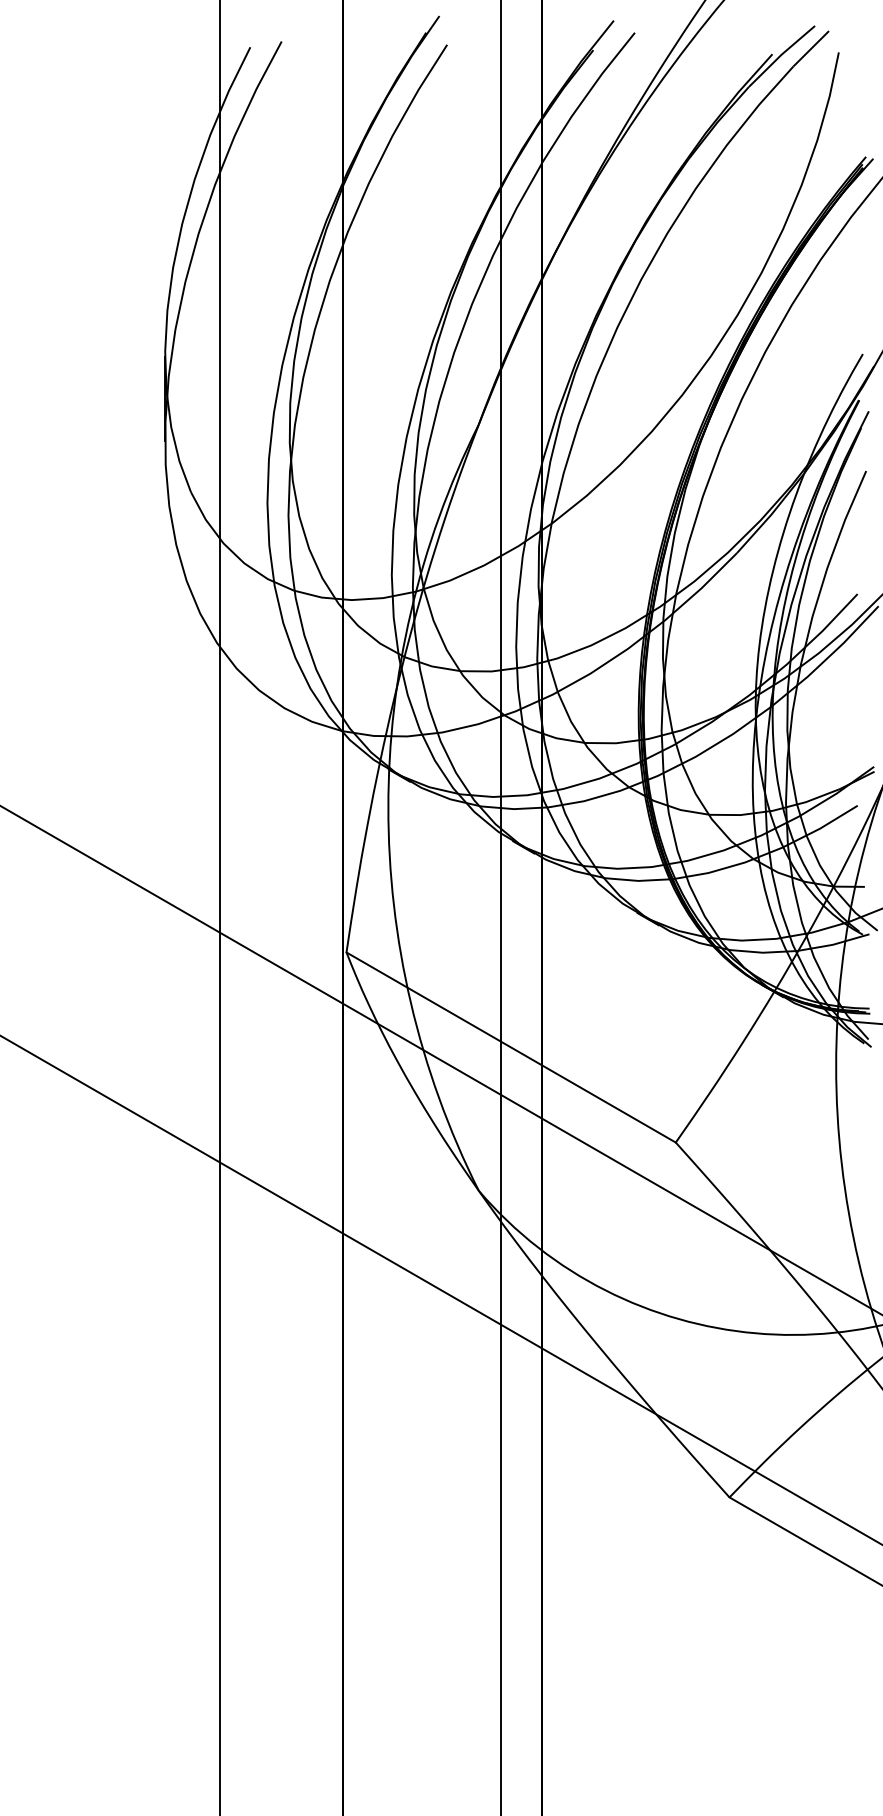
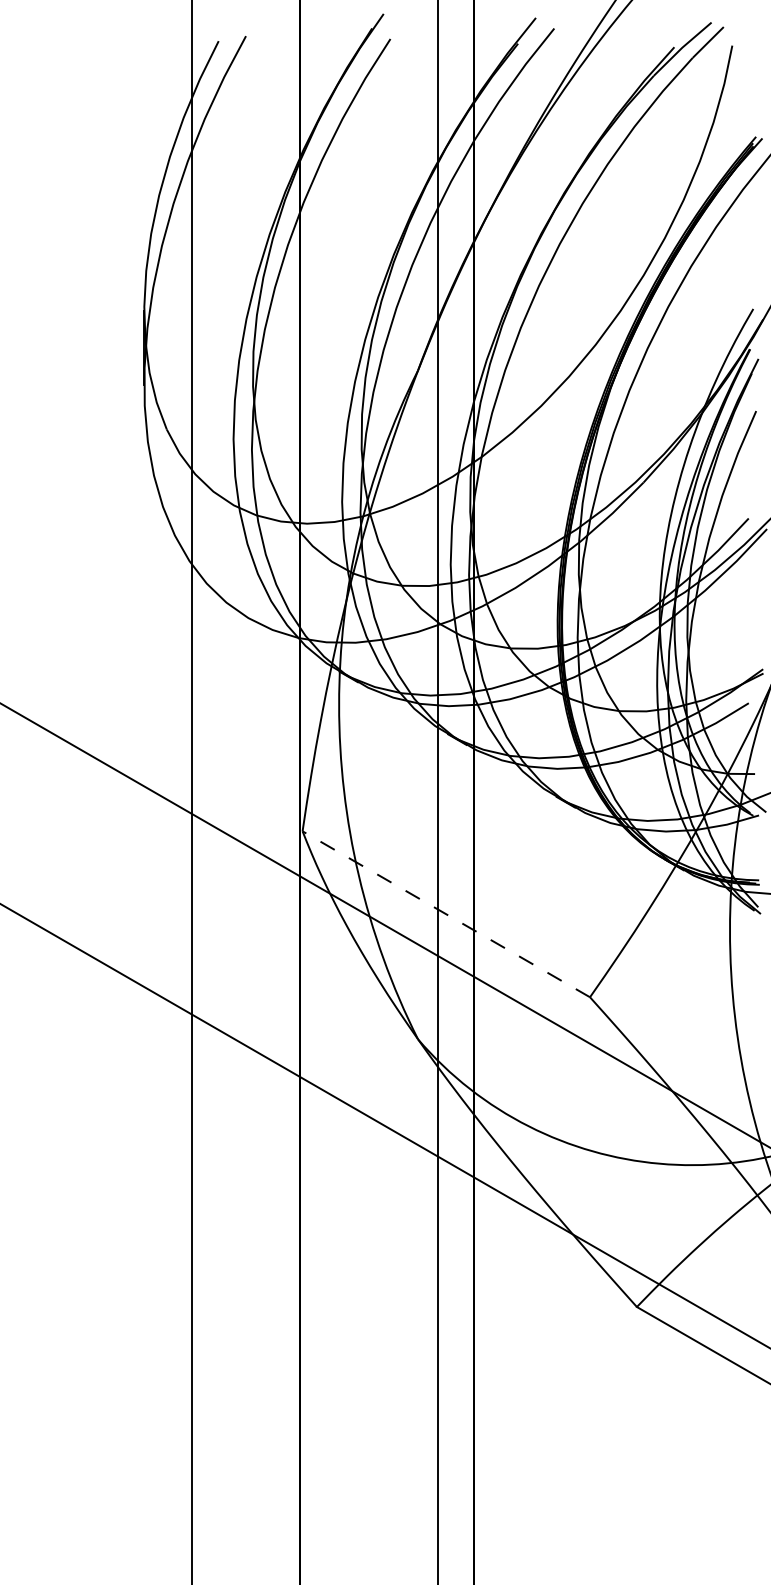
line: (510, 1047) -> (445, 914), solid -> dashed

